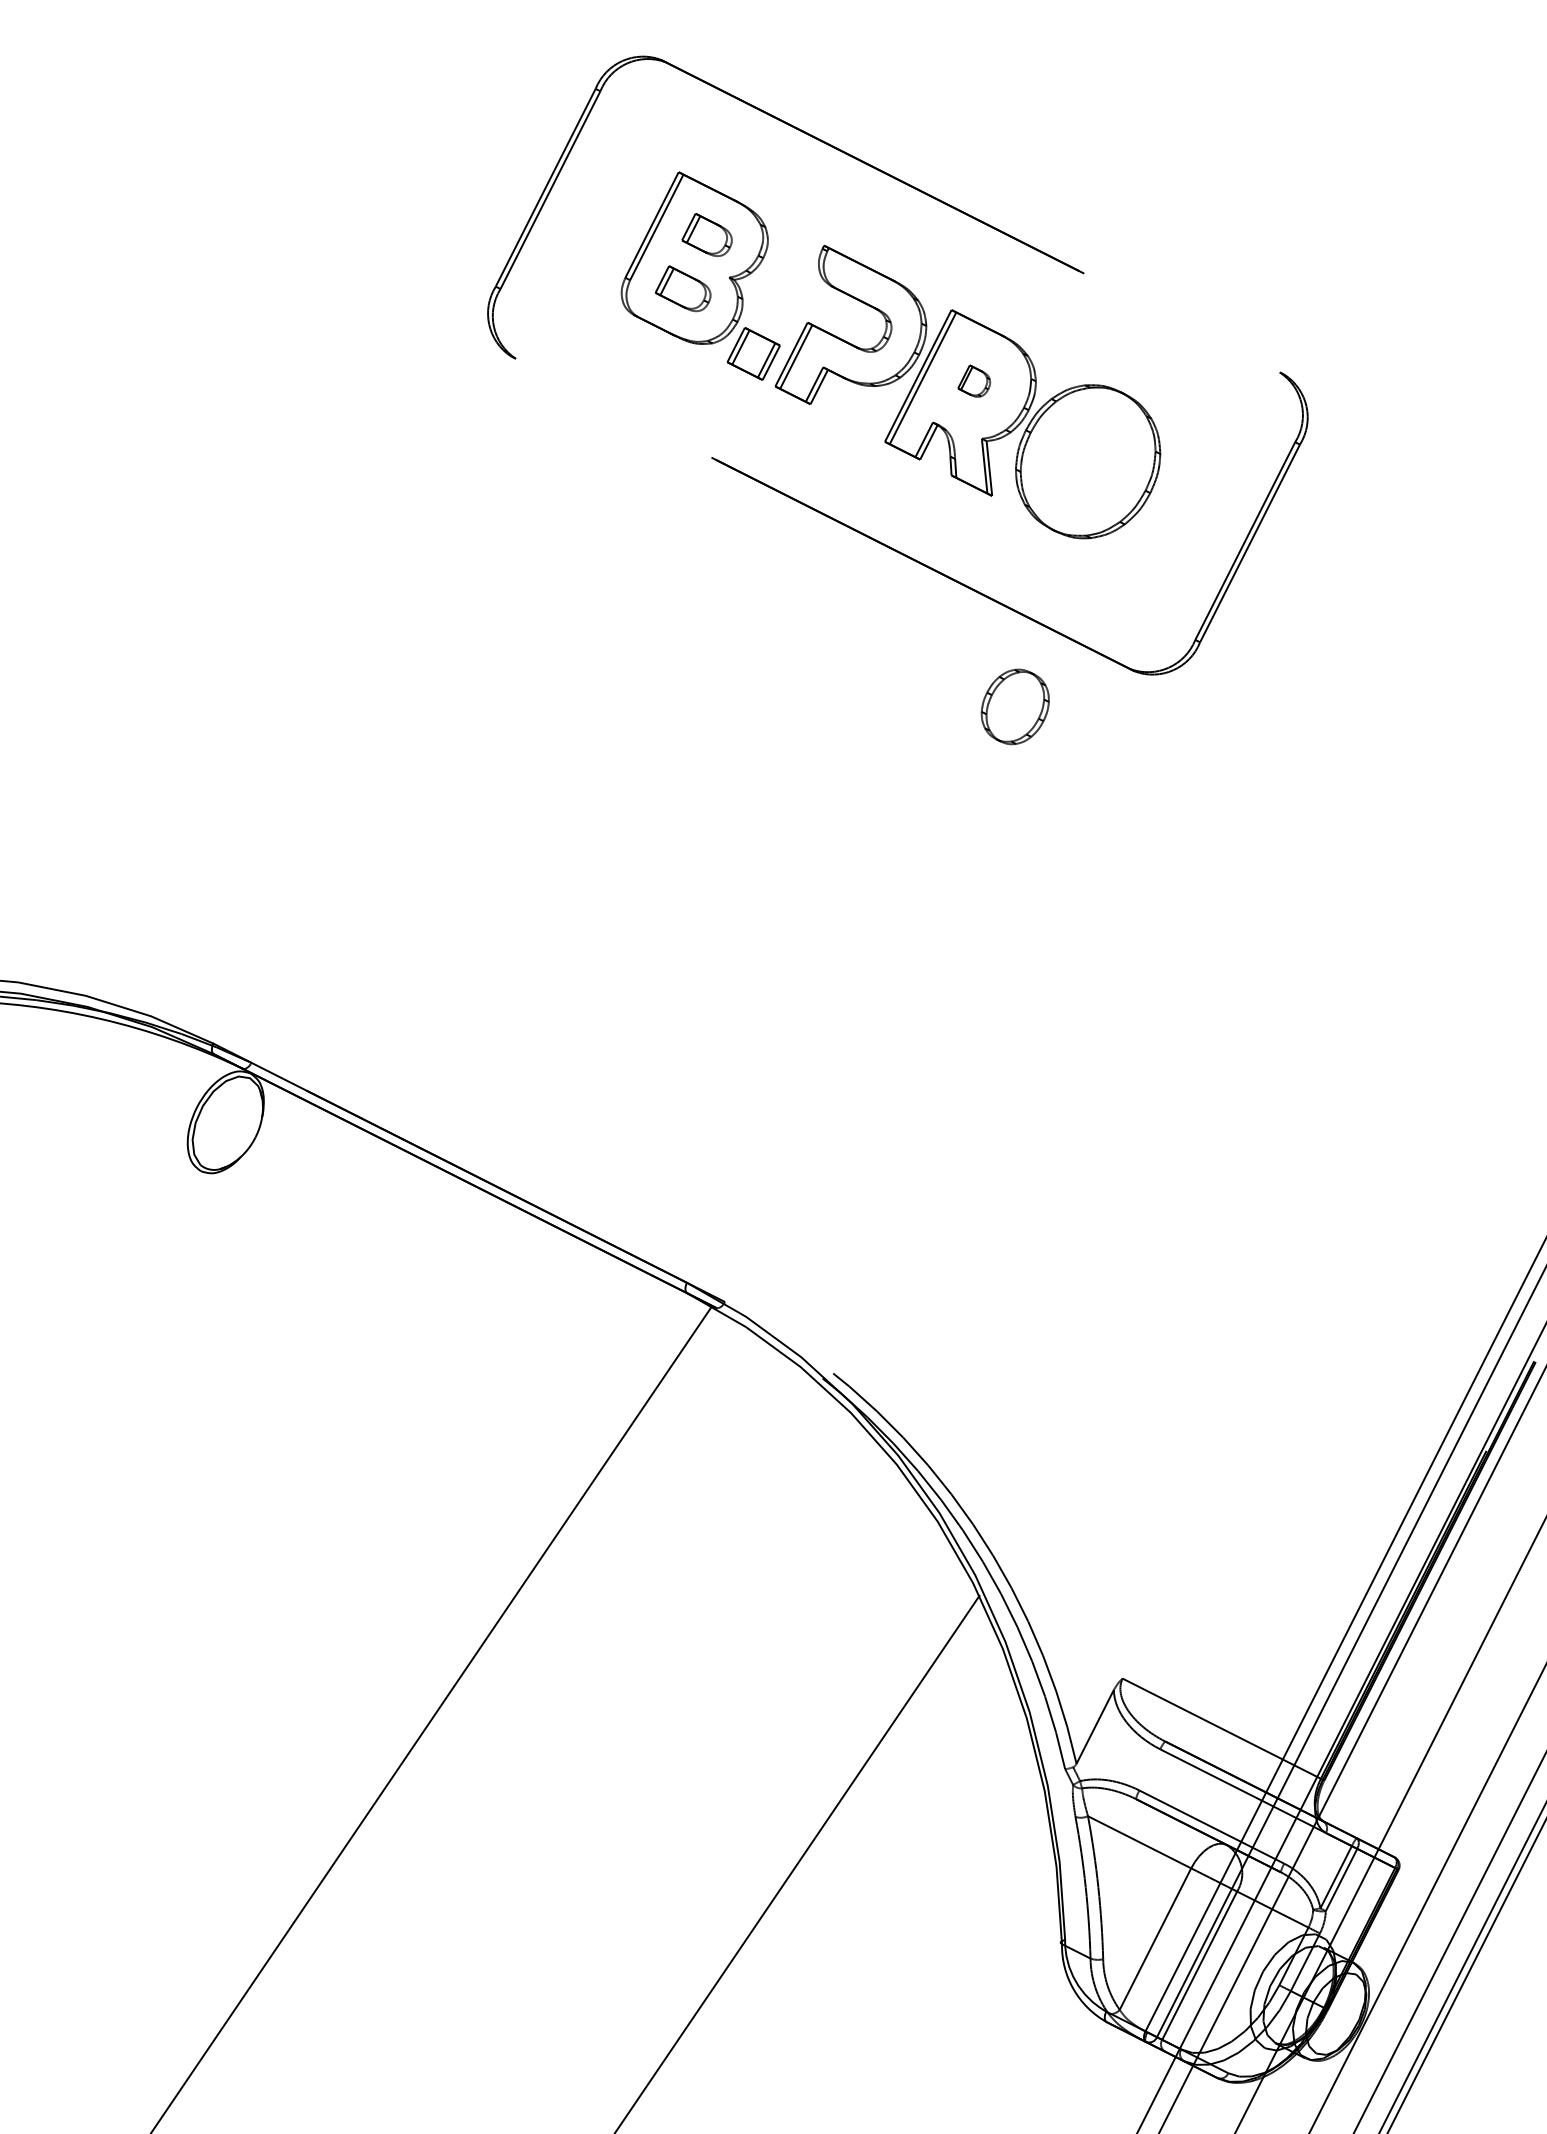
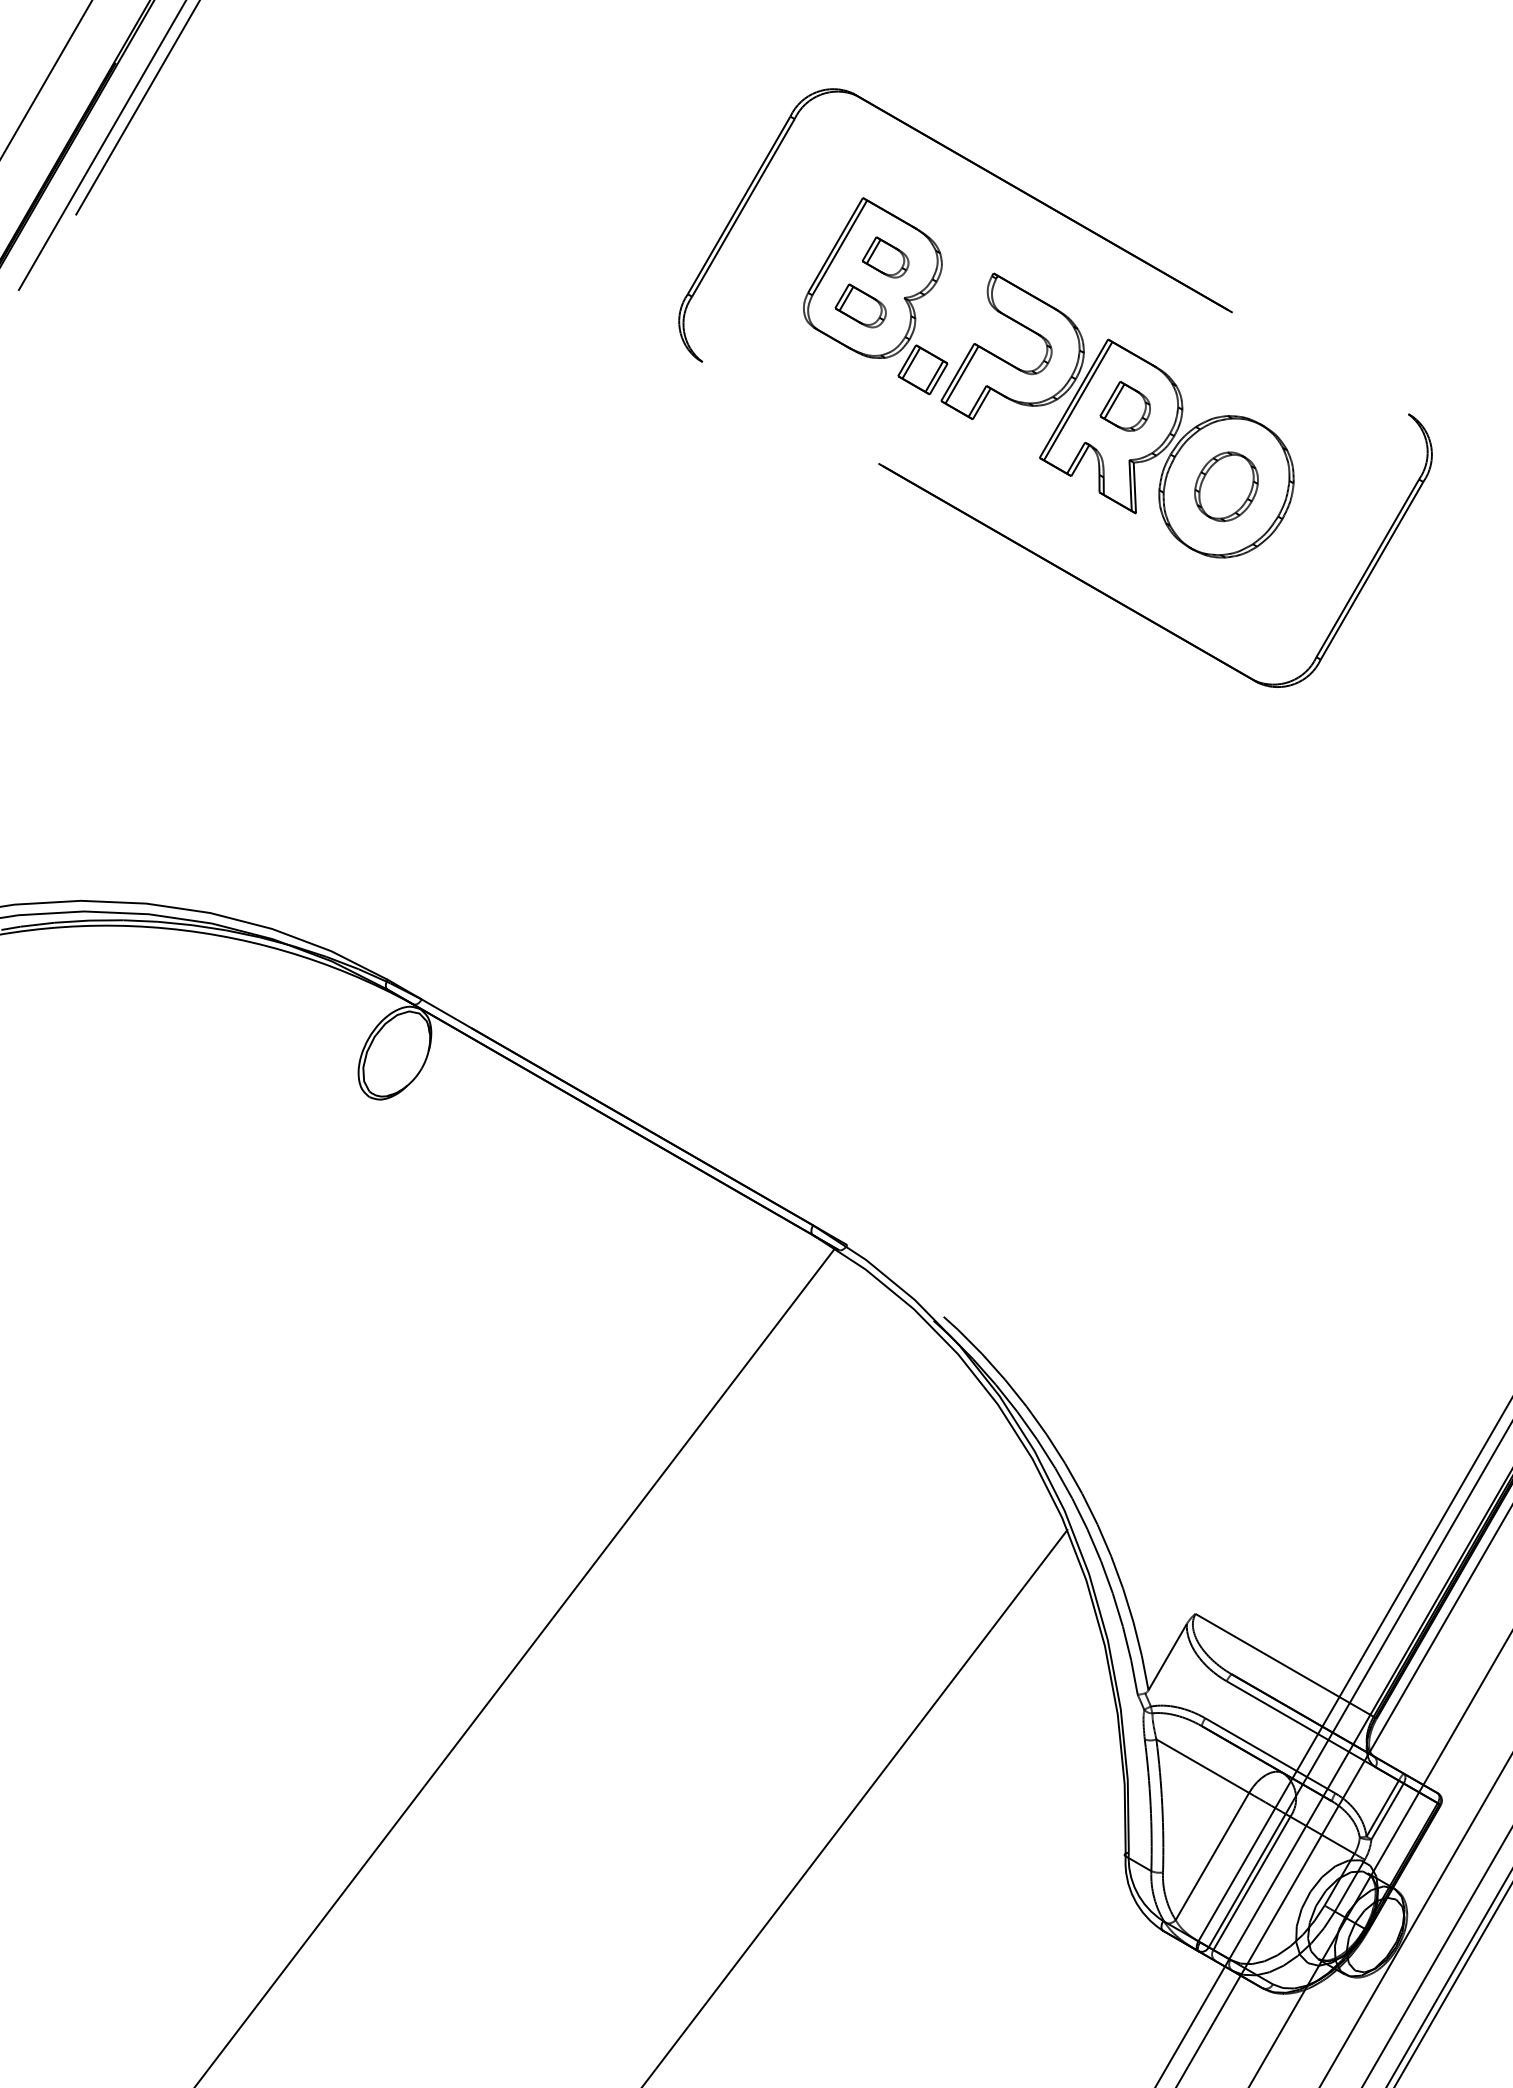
part: (973, 381) -> (1124, 406), size x1.67
part: (1015, 706) -> (1226, 486), moved

